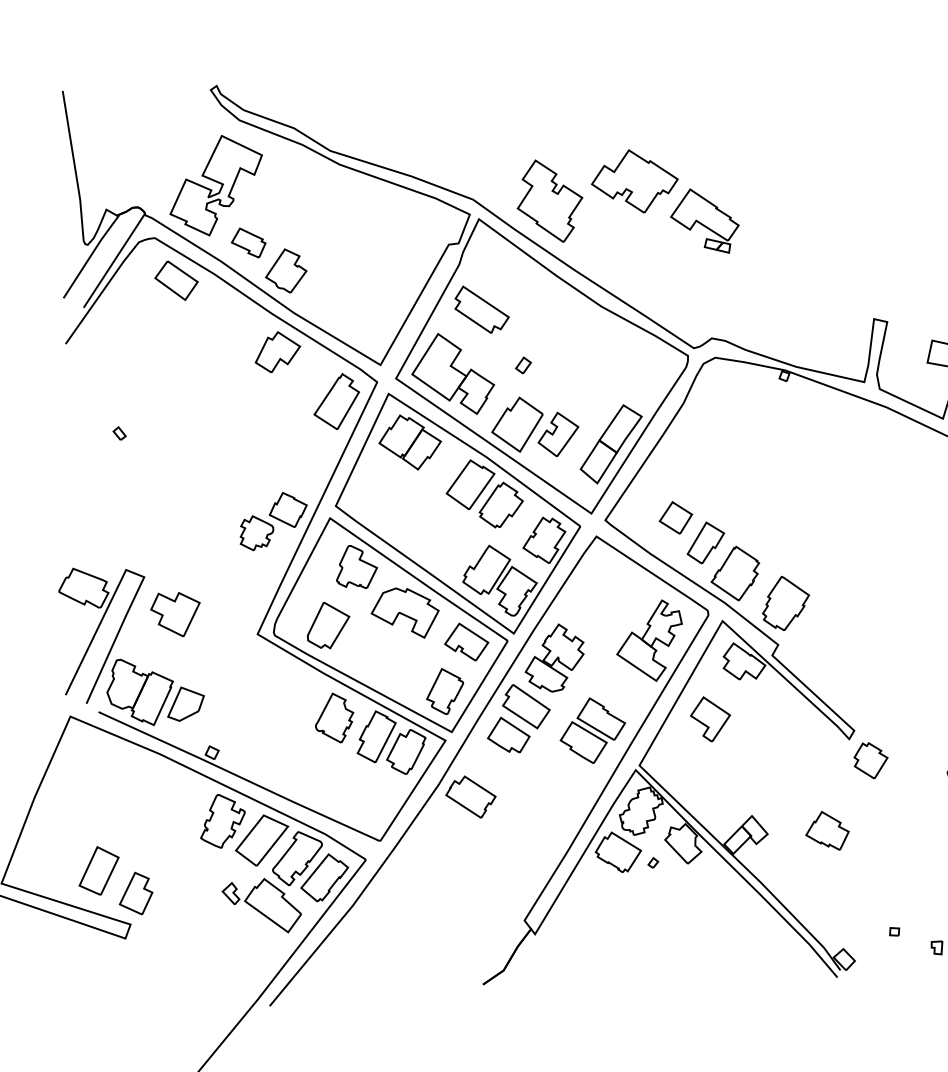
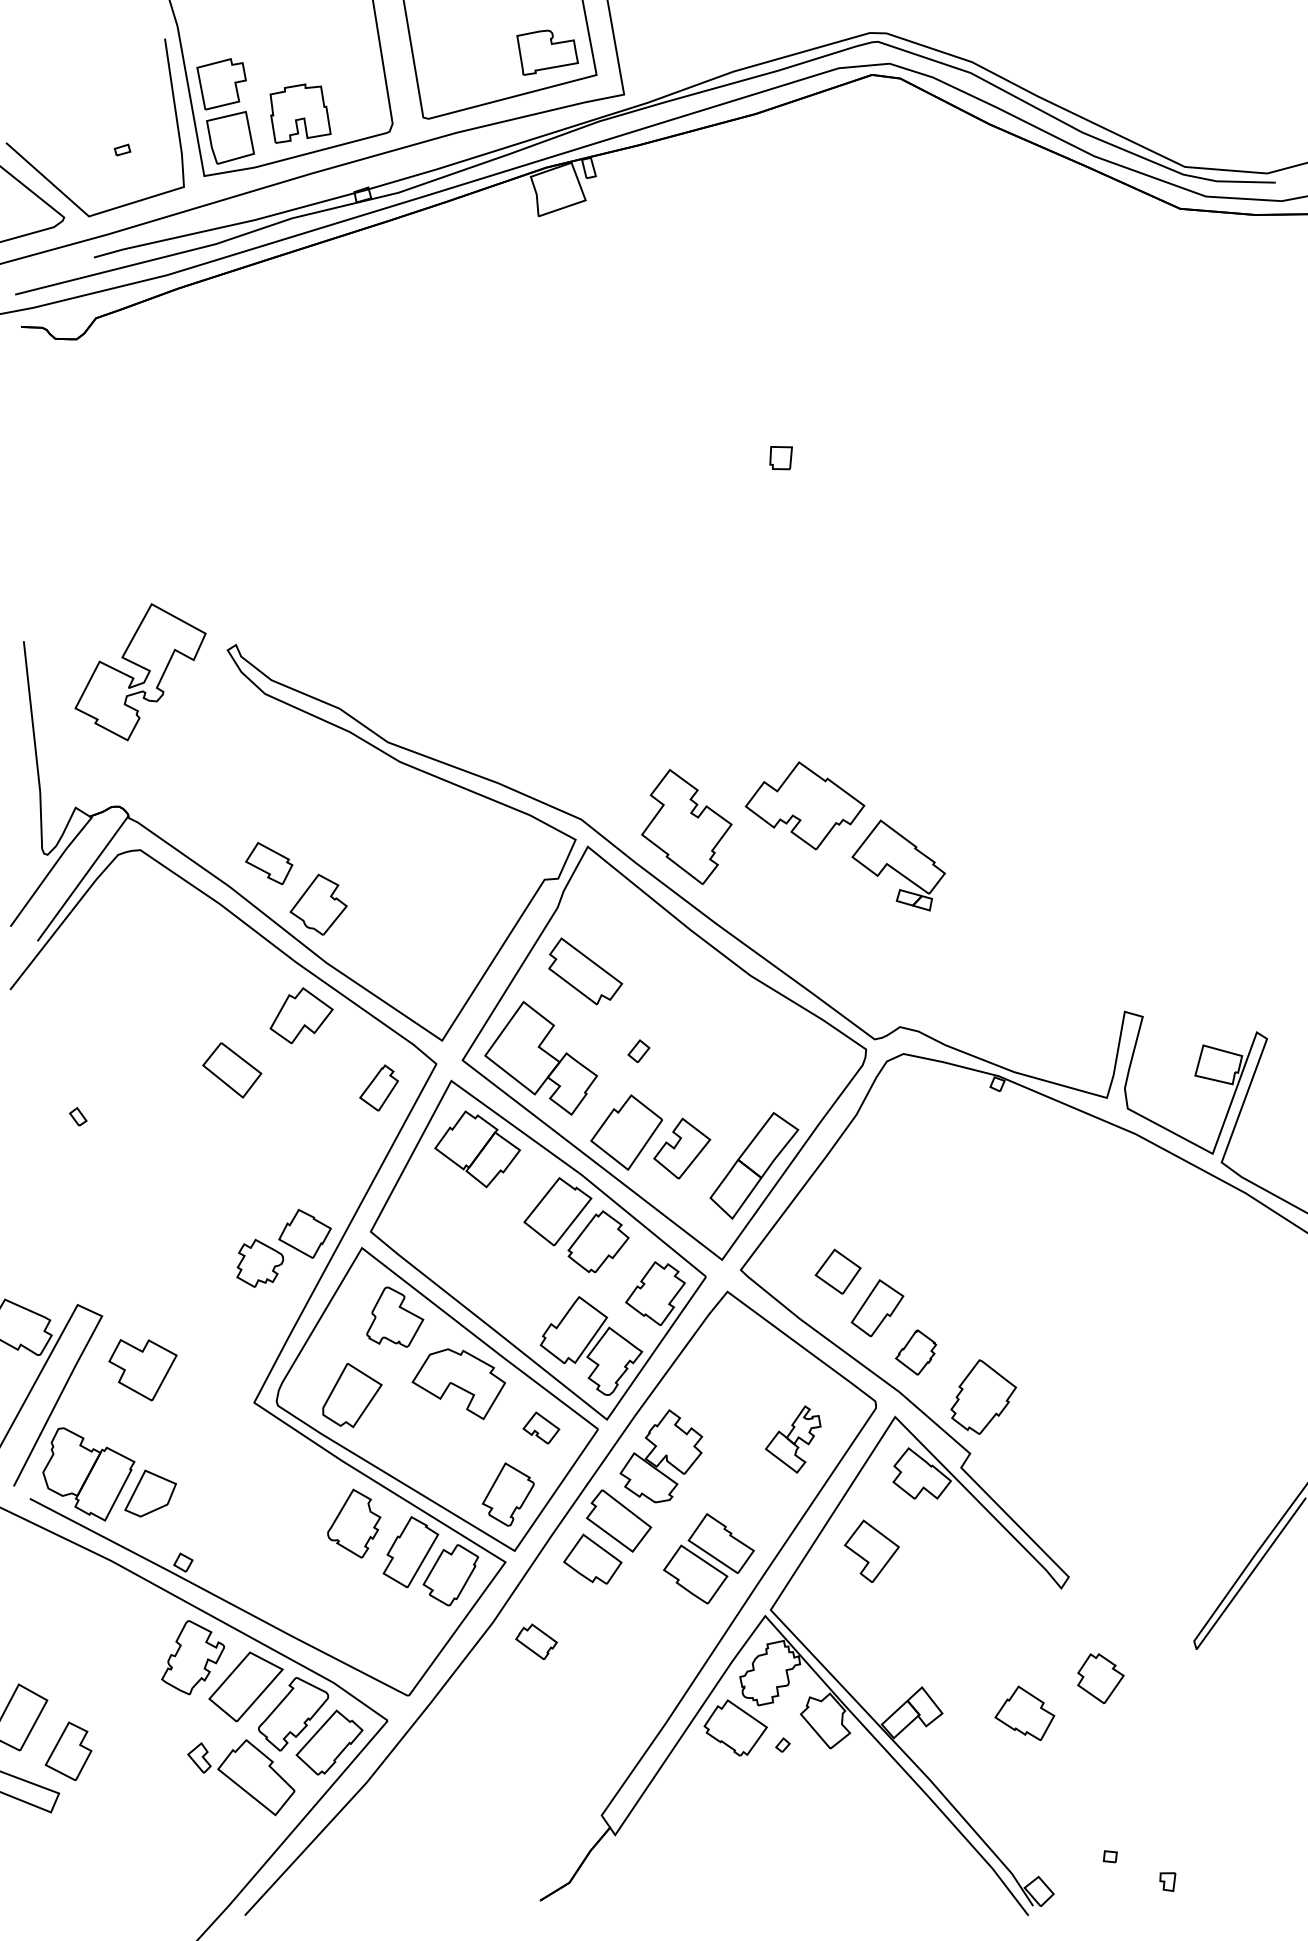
part: (216, 185) -> (140, 672), moved
part: (176, 280) -> (232, 1070), moved
part: (336, 401) -> (378, 1087), size x0.6
part: (734, 573) -> (915, 1352), size x0.6
part: (466, 641) -> (541, 1427), size x0.6
part: (649, 641) -> (792, 1439), size x0.6
part: (870, 760) -> (1100, 1678), moved
part: (470, 796) -> (536, 1641), size x0.6

